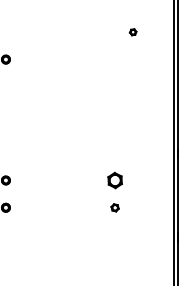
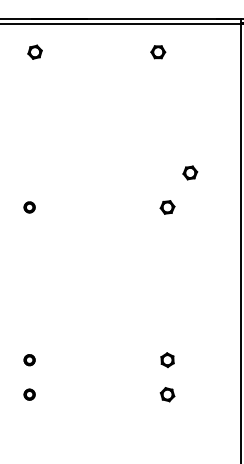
part: (133, 31) -> (190, 172), size x1.67
part: (115, 59) -> (167, 207), added
part: (115, 179) -> (167, 359), size x0.71
part: (115, 207) -> (167, 394), size x1.43

